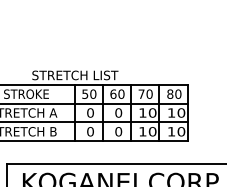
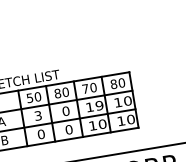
text: (113, 93) -> (57, 92), 60 -> 80
text: (90, 112) -> (38, 115), 0 -> 3
text: (152, 112) -> (99, 105), 10 -> 19

